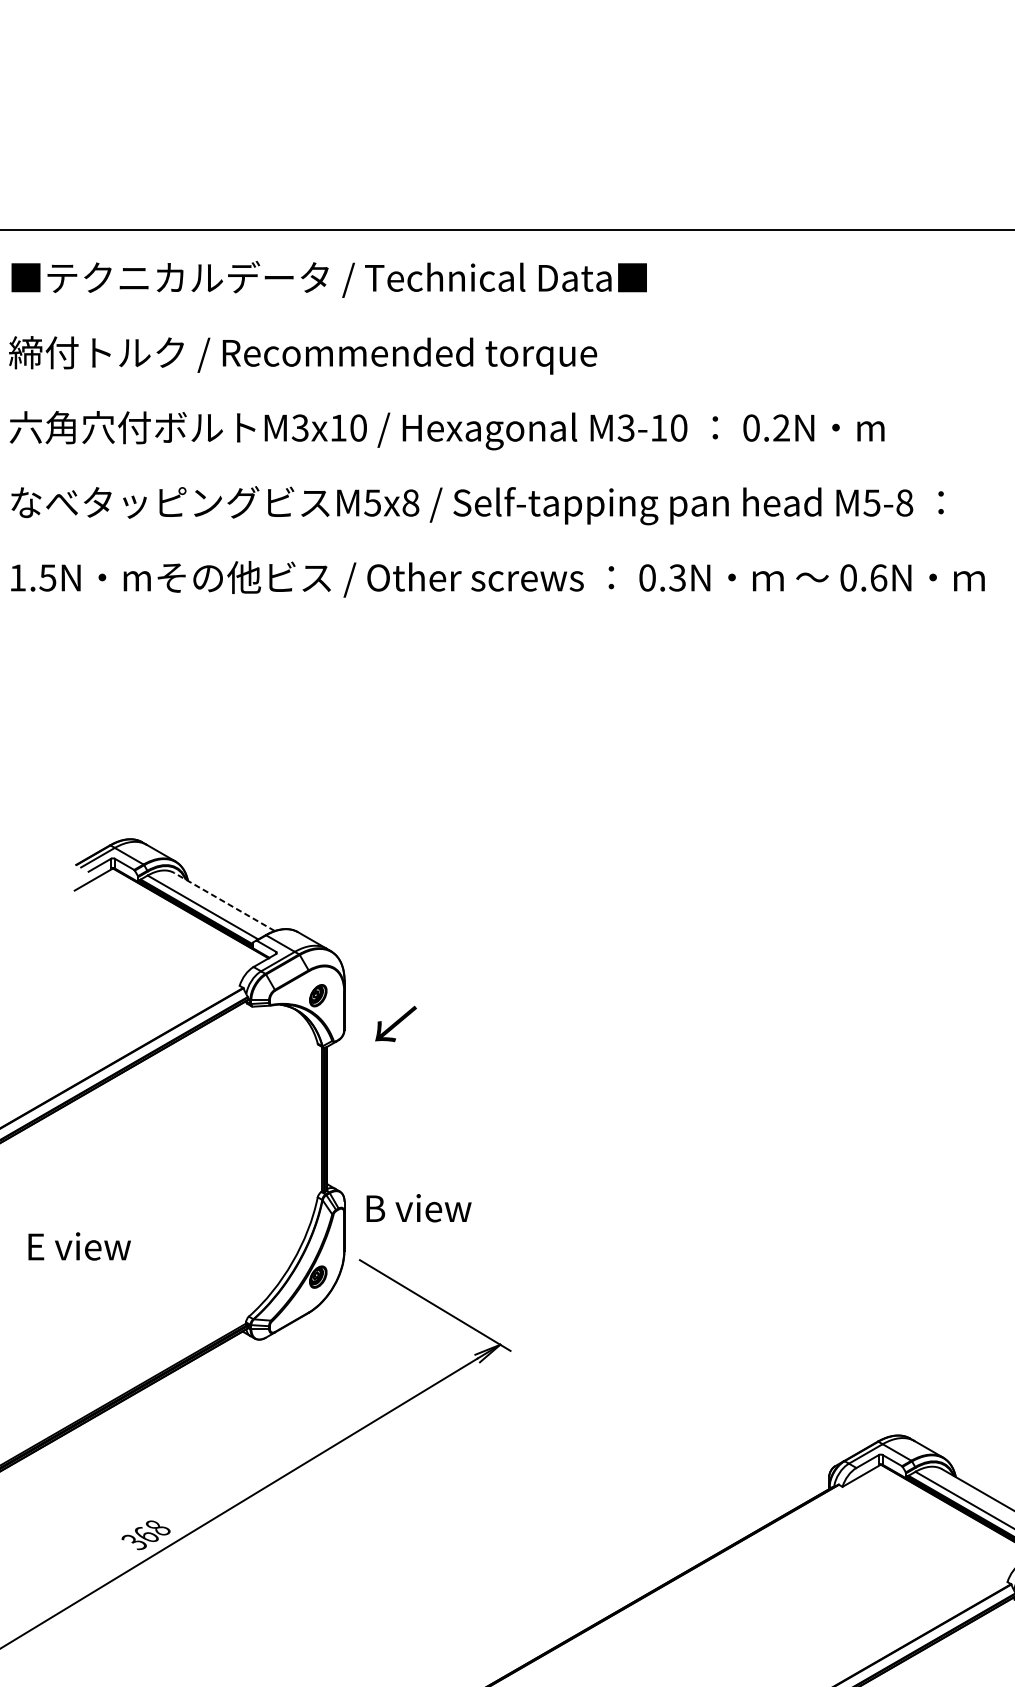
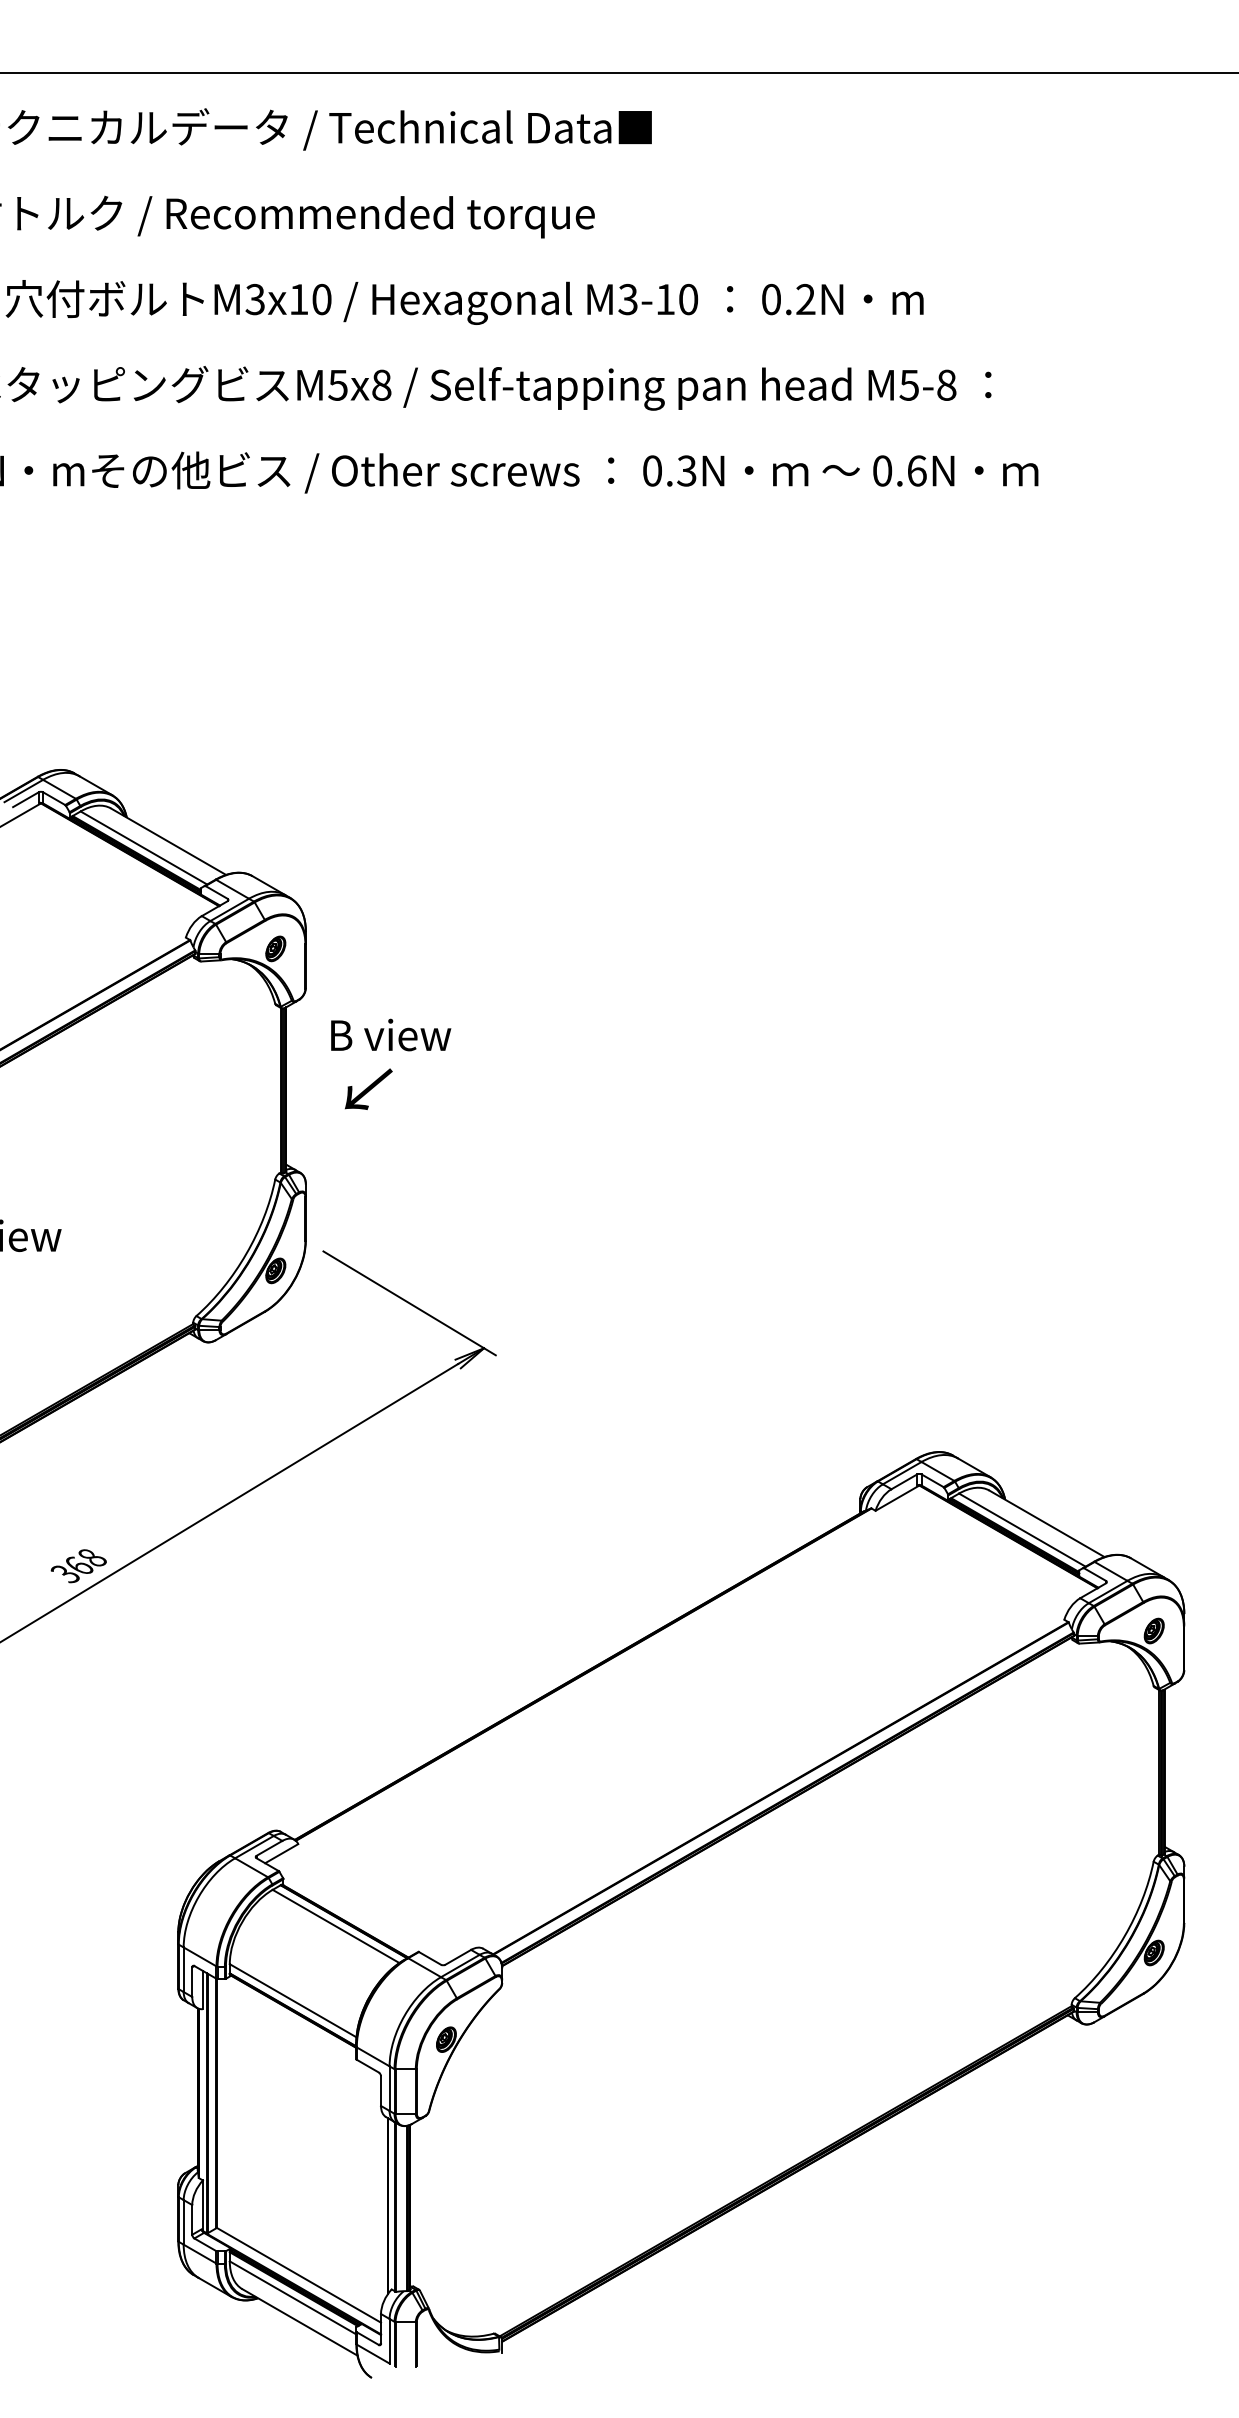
line: (224, 901) -> (168, 841), dashed -> solid
text: (395, 1023) -> (368, 1088), moved
text: (419, 1207) -> (391, 1034), moved

